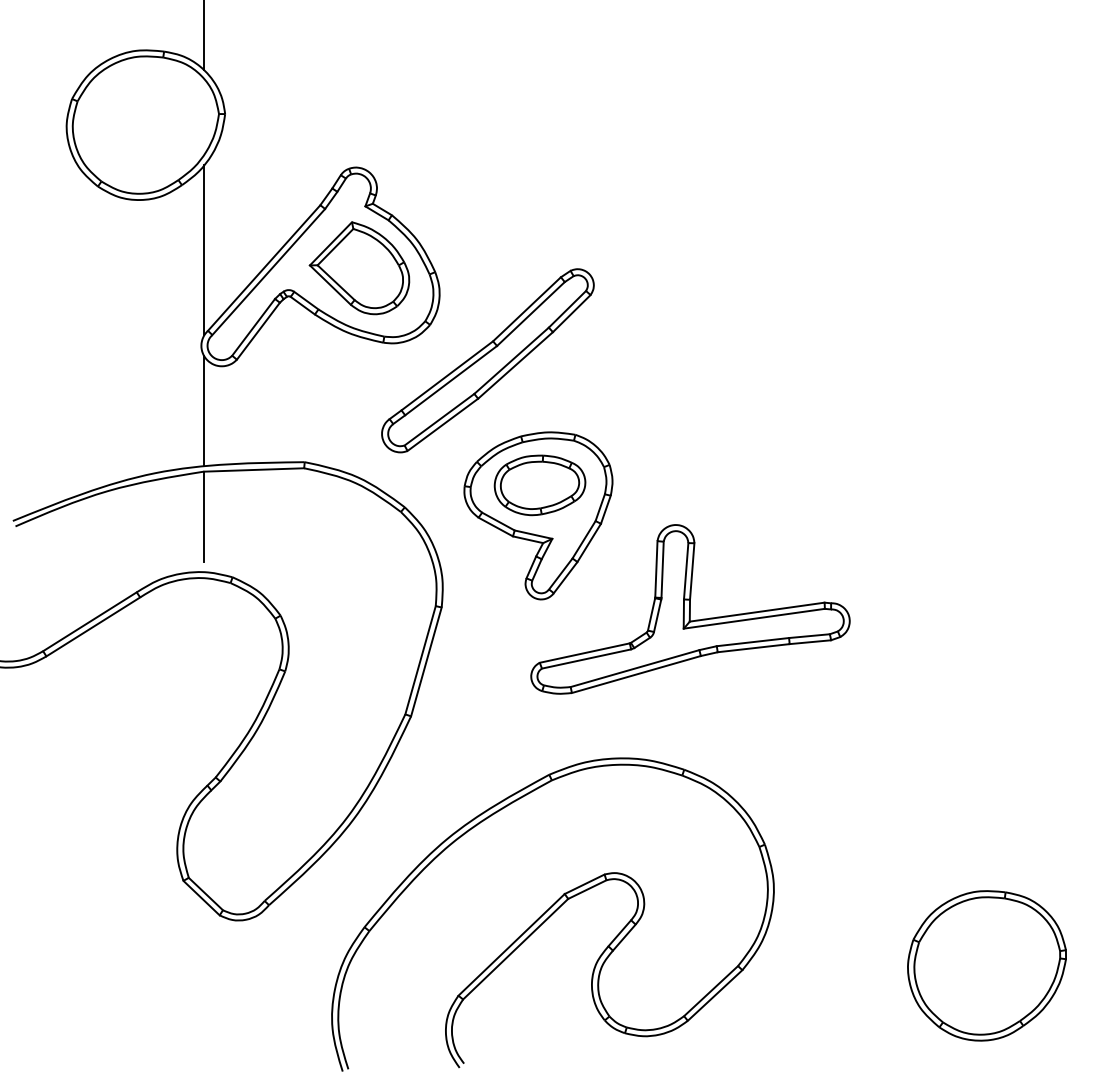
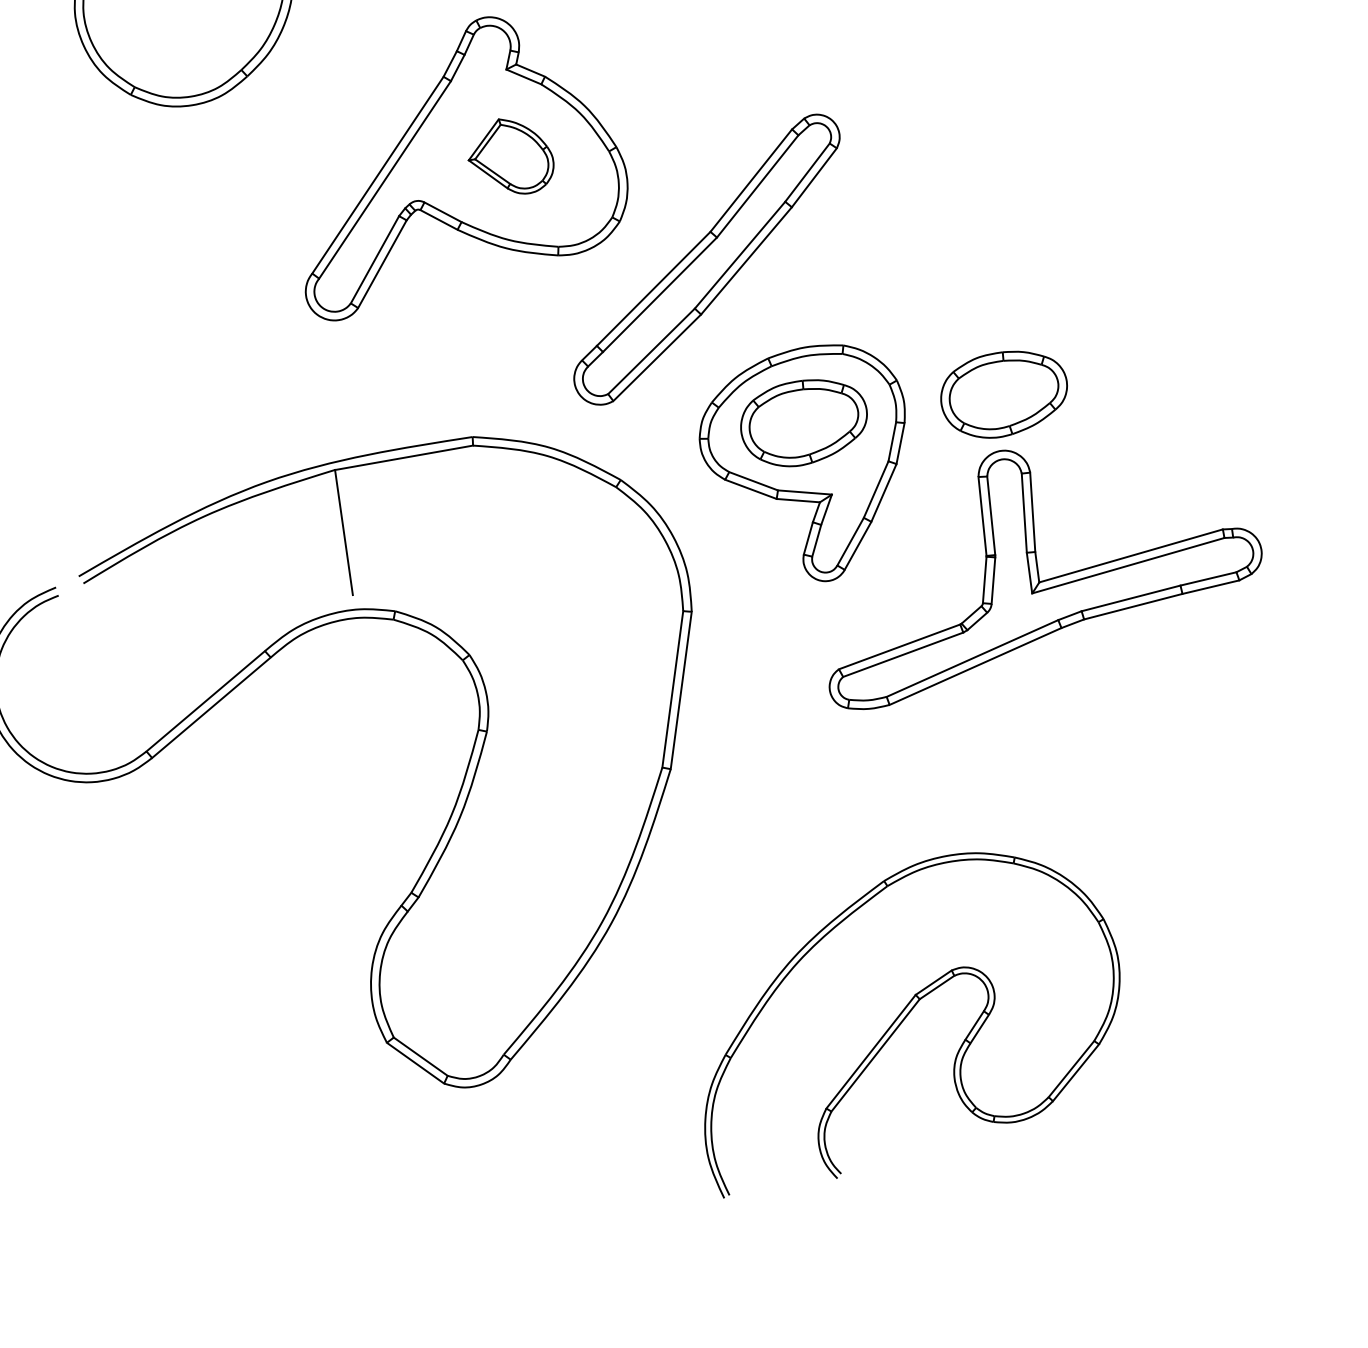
line: (204, 250) -> (291, 162), removed
part: (359, 268) -> (510, 157), size x0.6
line: (204, 410) -> (323, 385), removed
part: (683, 485) -> (1003, 394), added
part: (552, 914) -> (906, 1016), size x0.7

